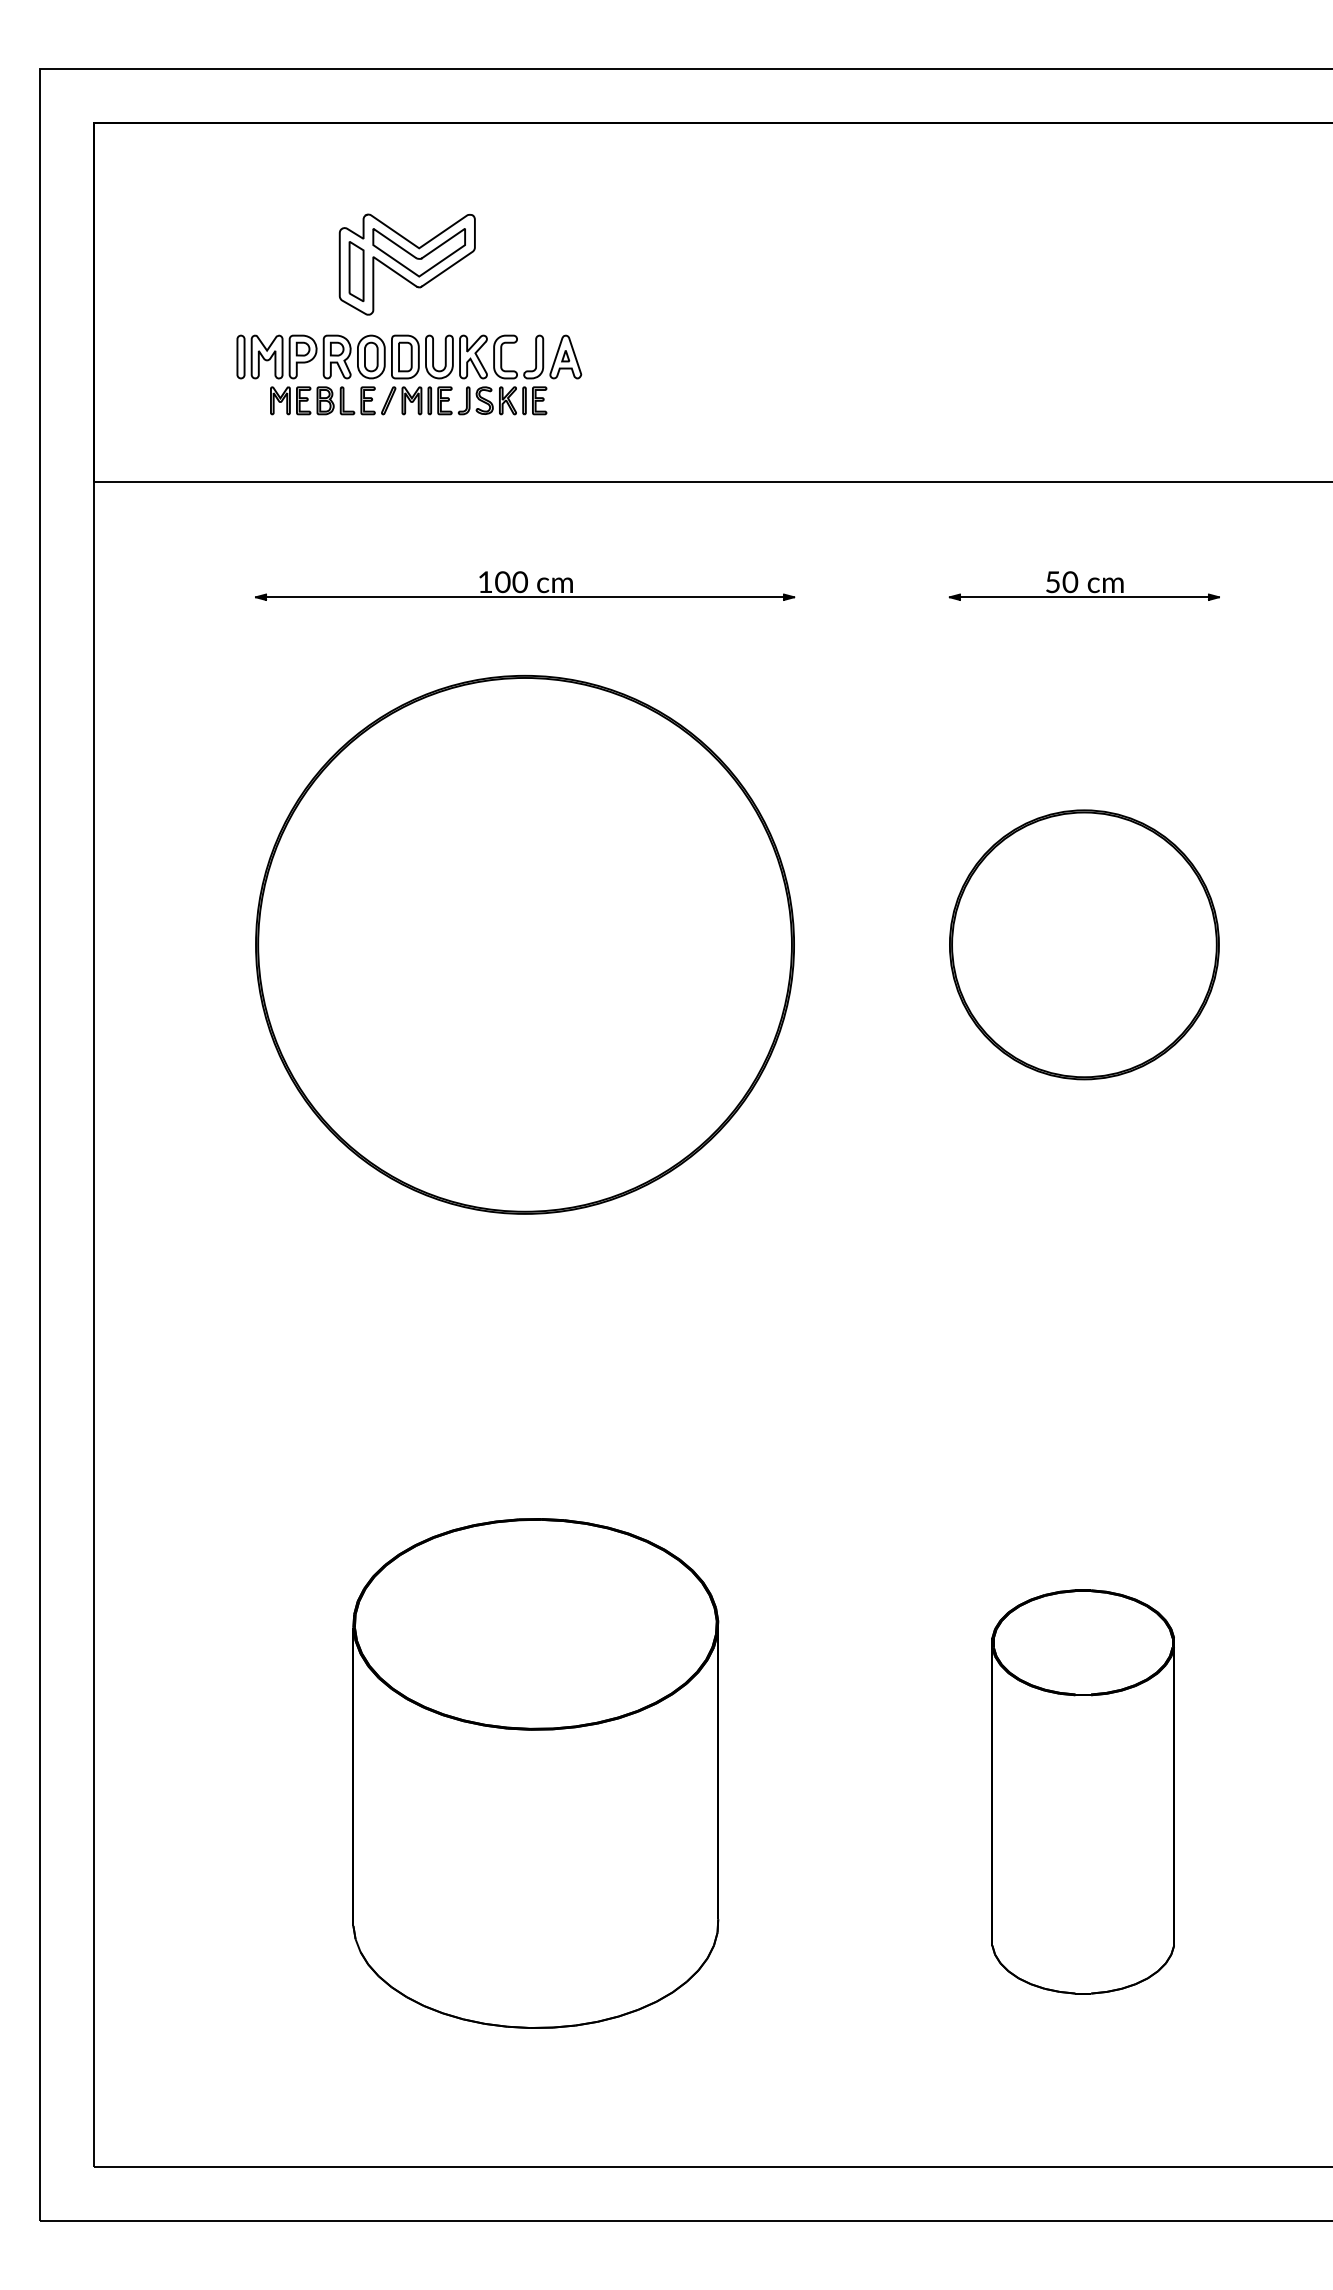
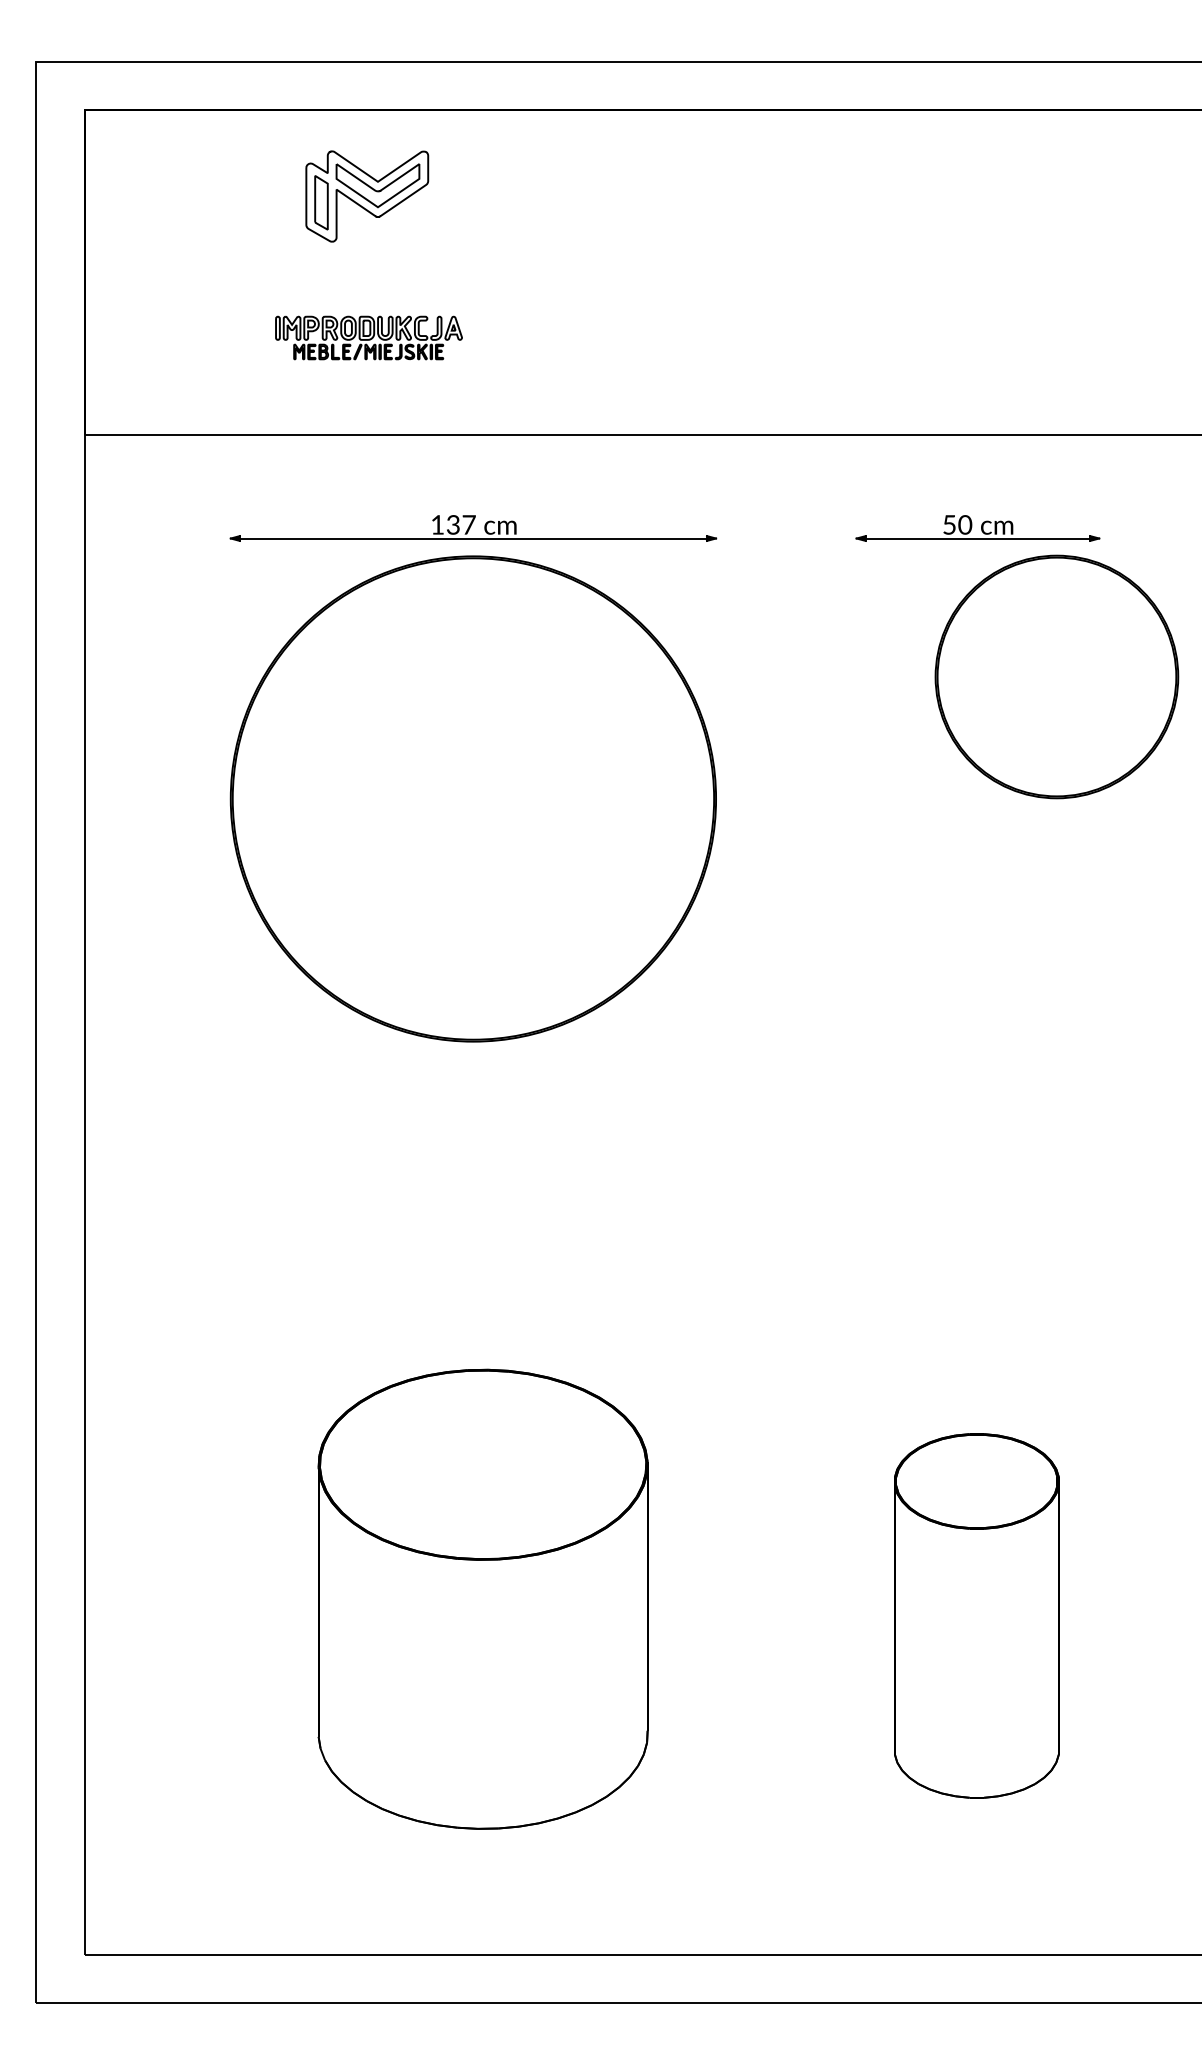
part: (407, 264) -> (367, 196), moved
part: (408, 374) -> (368, 337), size x0.6
text: (511, 581) -> (461, 524), 100 -> 137
part: (524, 944) -> (472, 798), moved
part: (1083, 944) -> (1056, 676), moved

